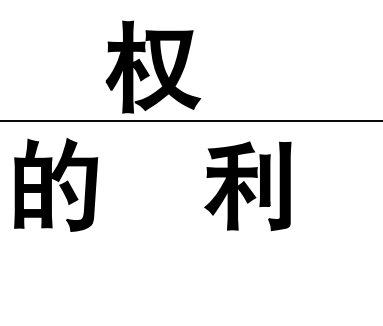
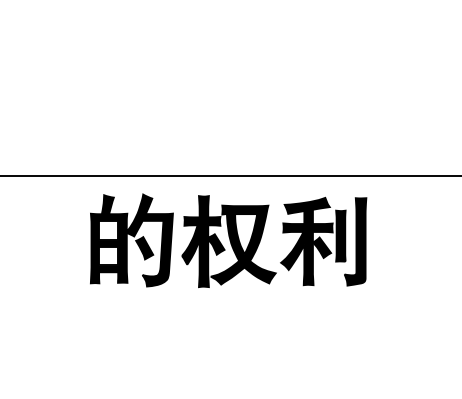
part: (152, 67) -> (228, 241), moved

